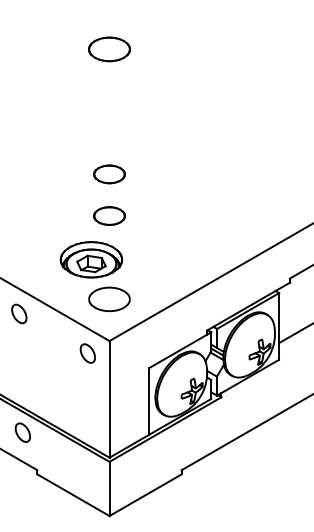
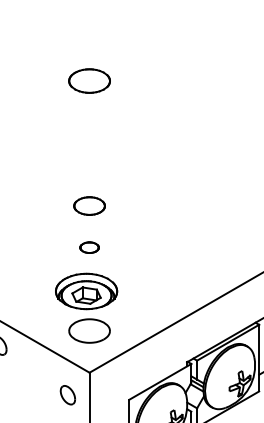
part: (109, 215) -> (89, 247), size x0.6
part: (91, 259) -> (86, 291), moved
part: (87, 353) -> (67, 395), moved

